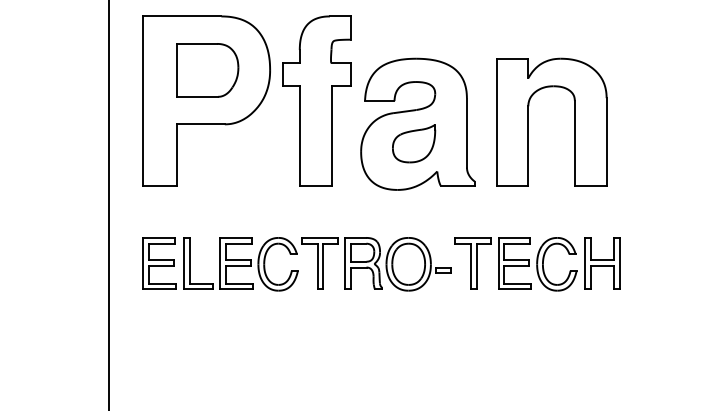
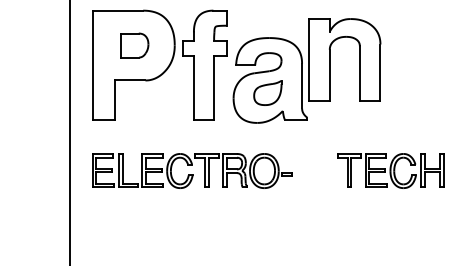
part: (207, 70) -> (134, 45), size x0.7
part: (529, 121) -> (330, 59), moved
part: (537, 263) -> (390, 170), moved

